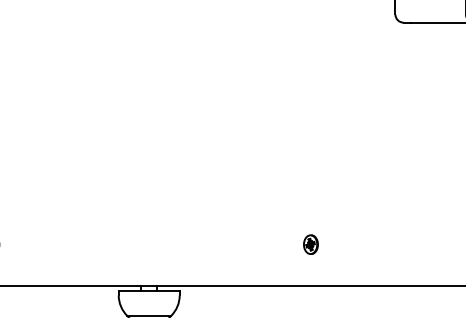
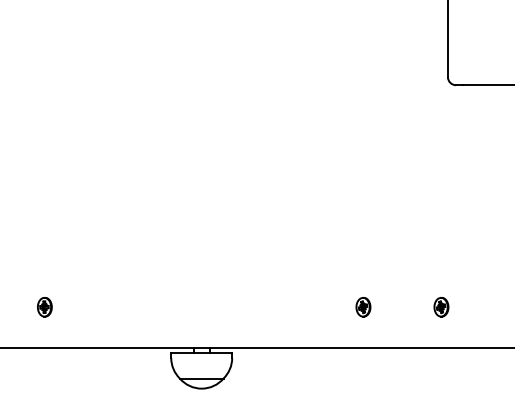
part: (389, 244) -> (441, 307), added

